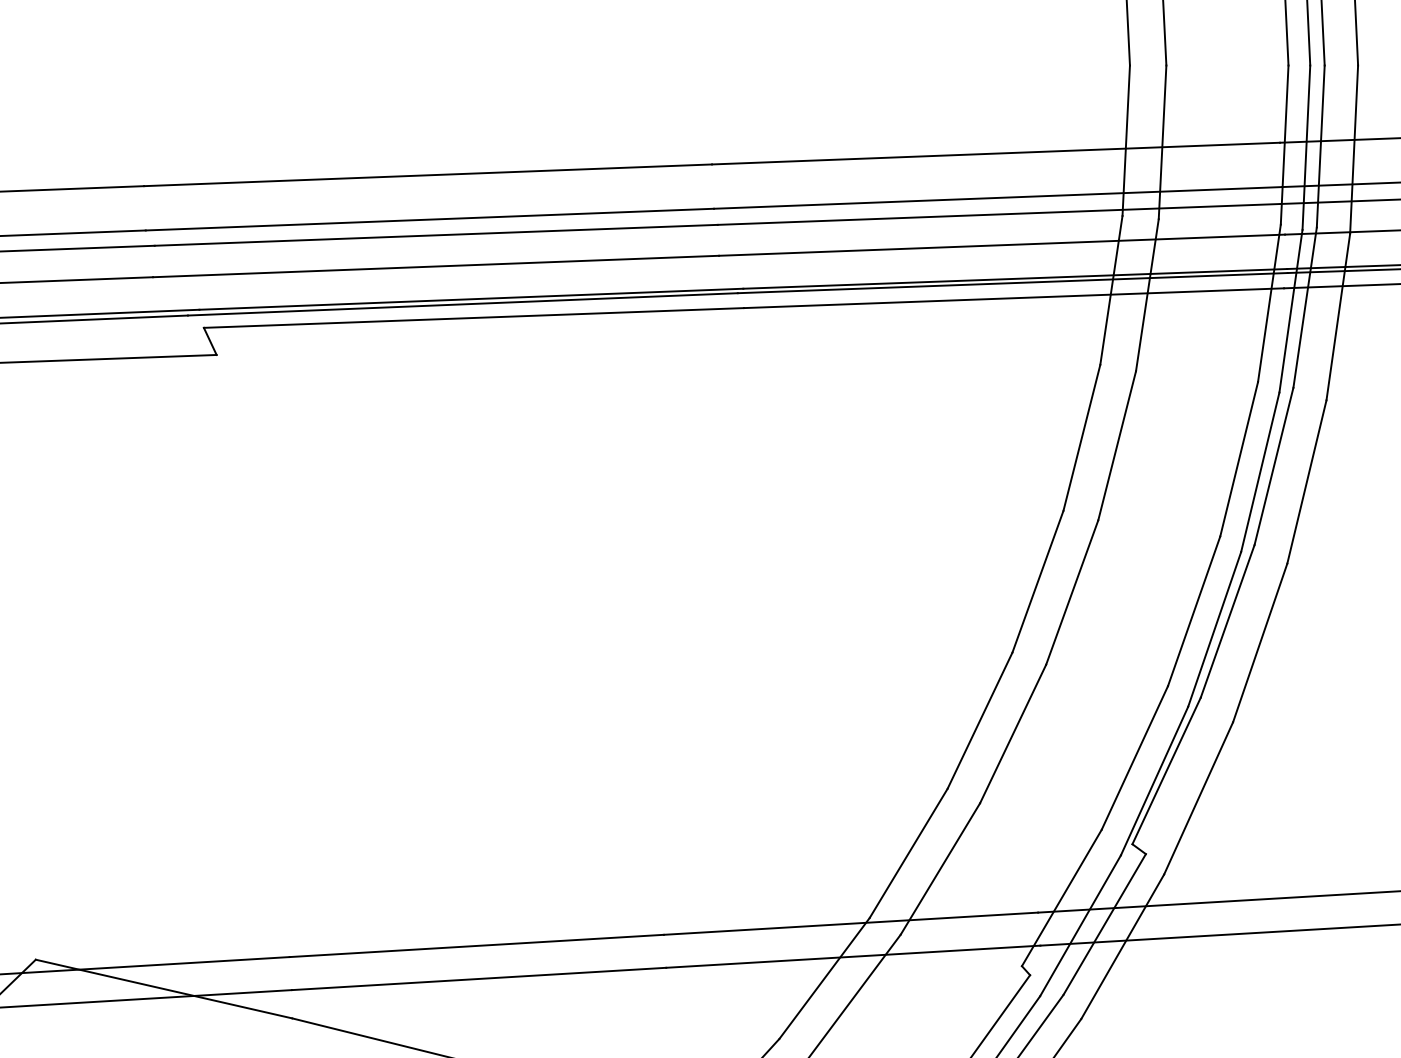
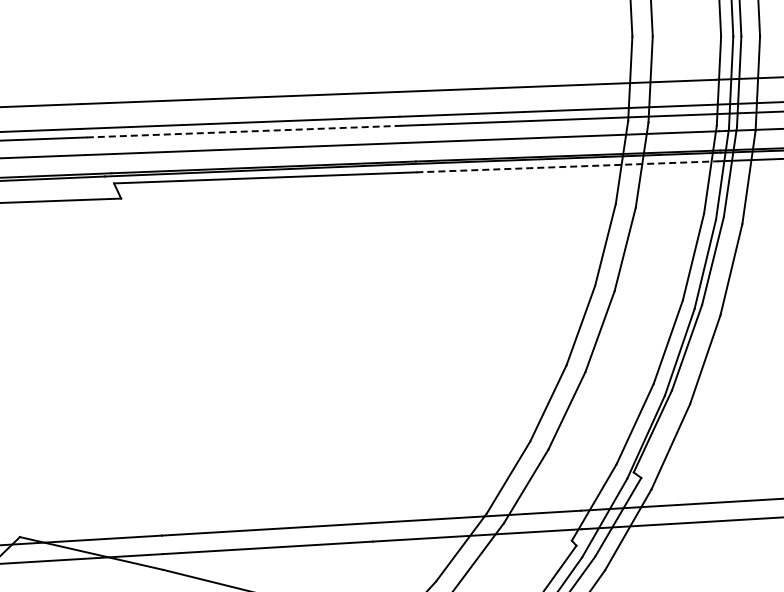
line: (436, 235) -> (244, 131), solid -> dashed
line: (1014, 297) -> (567, 166), solid -> dashed

